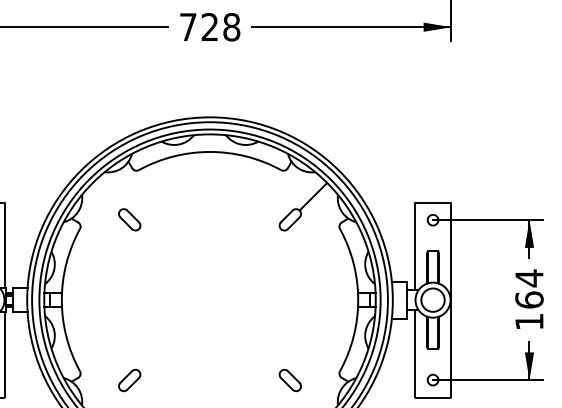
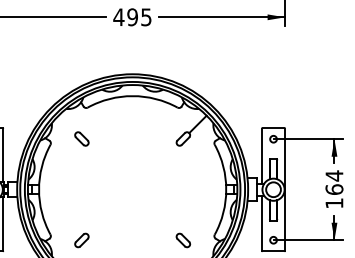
text: (209, 27) -> (132, 17), 728 -> 495

